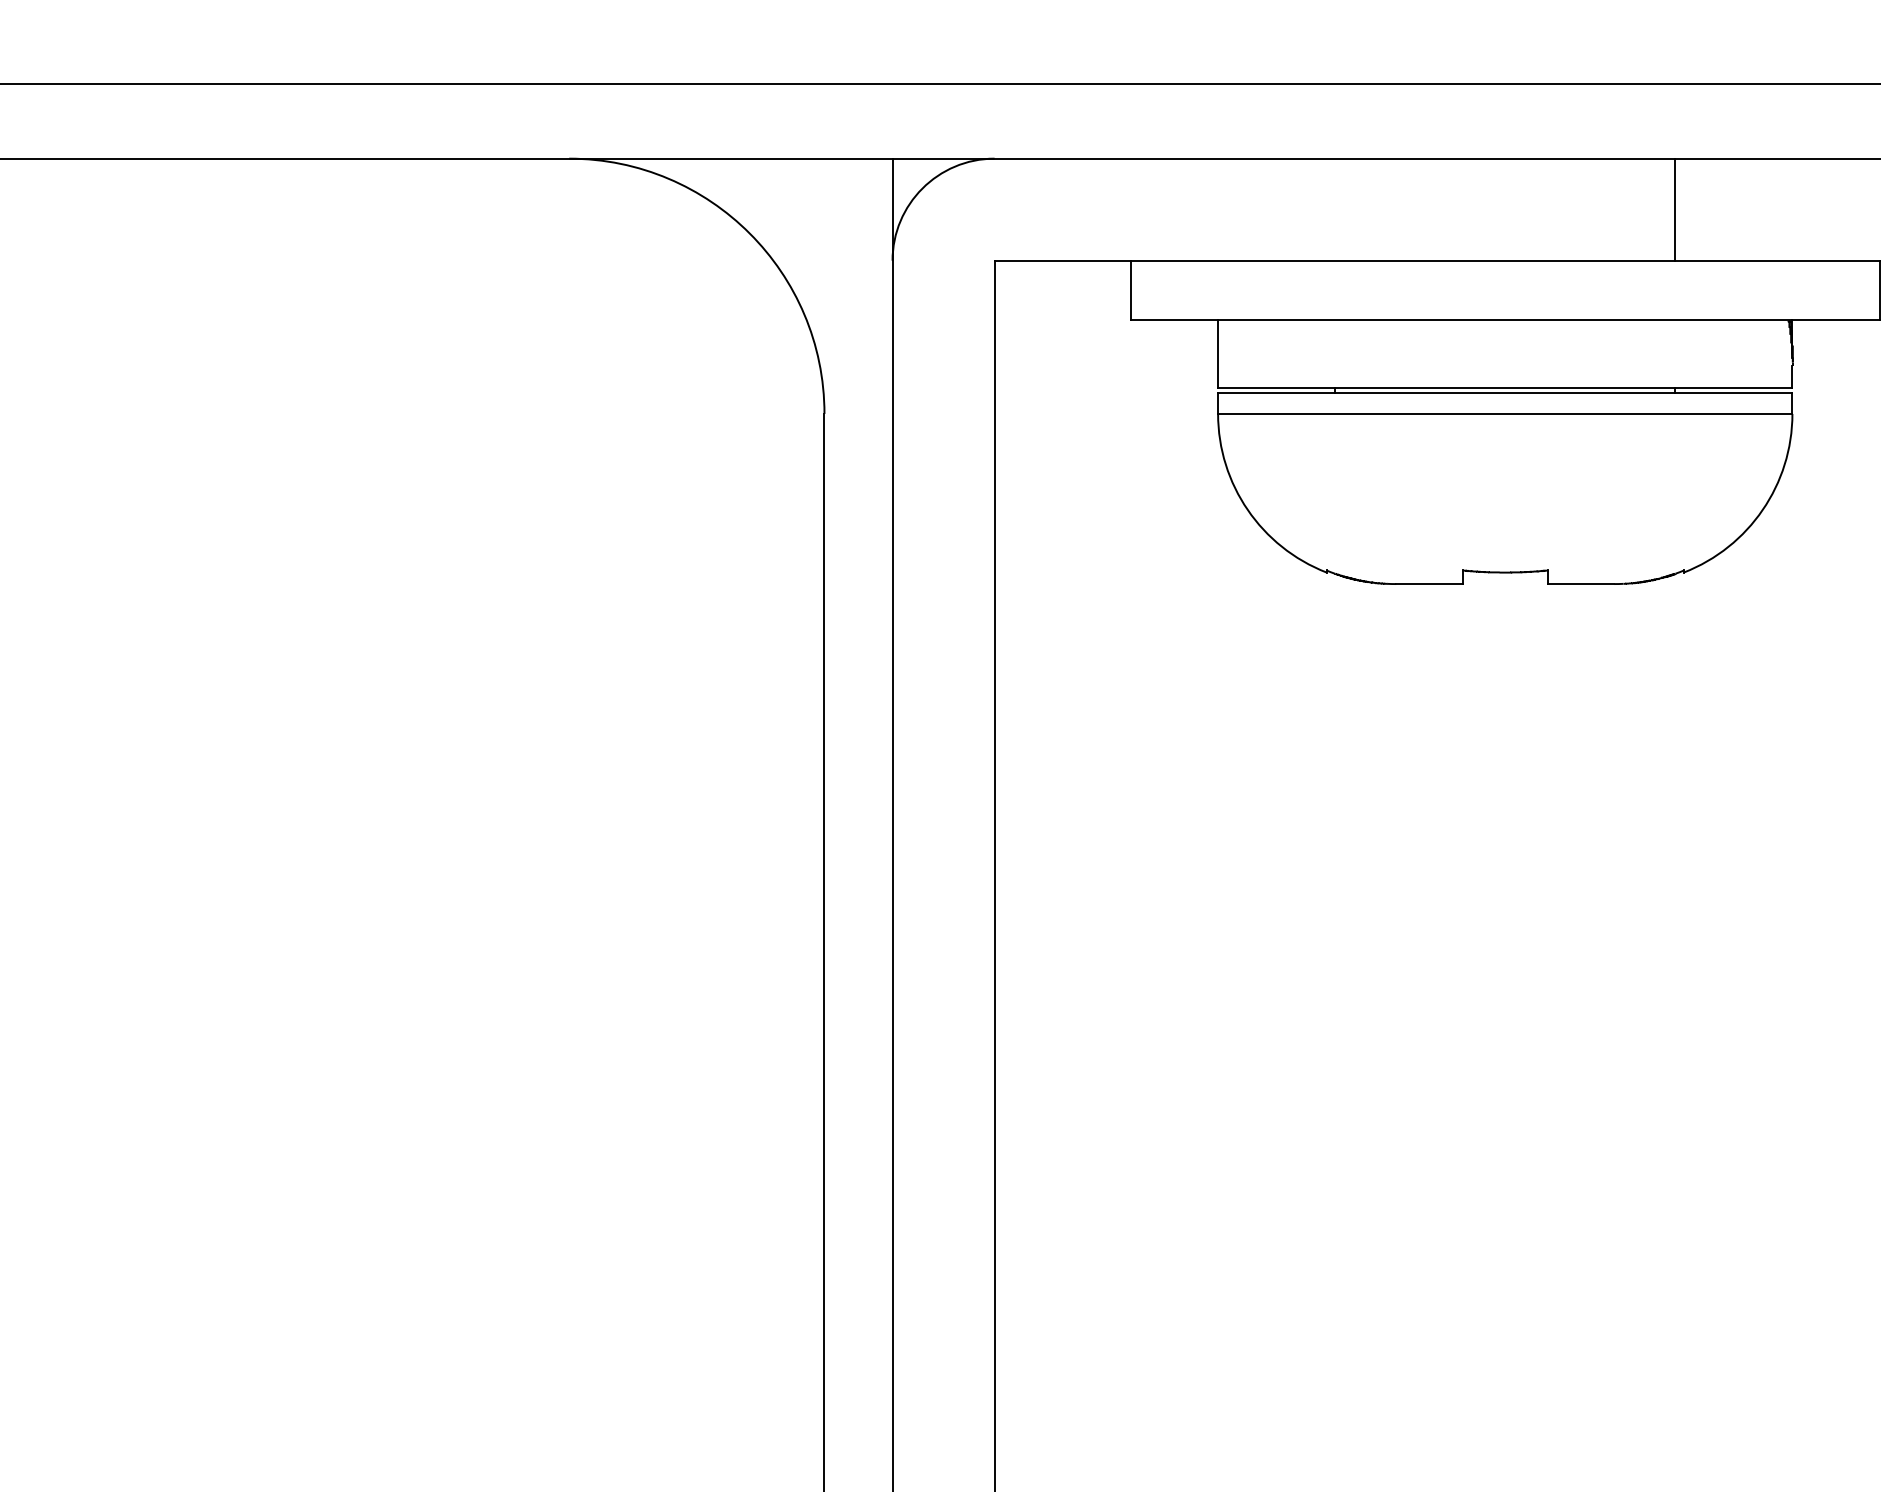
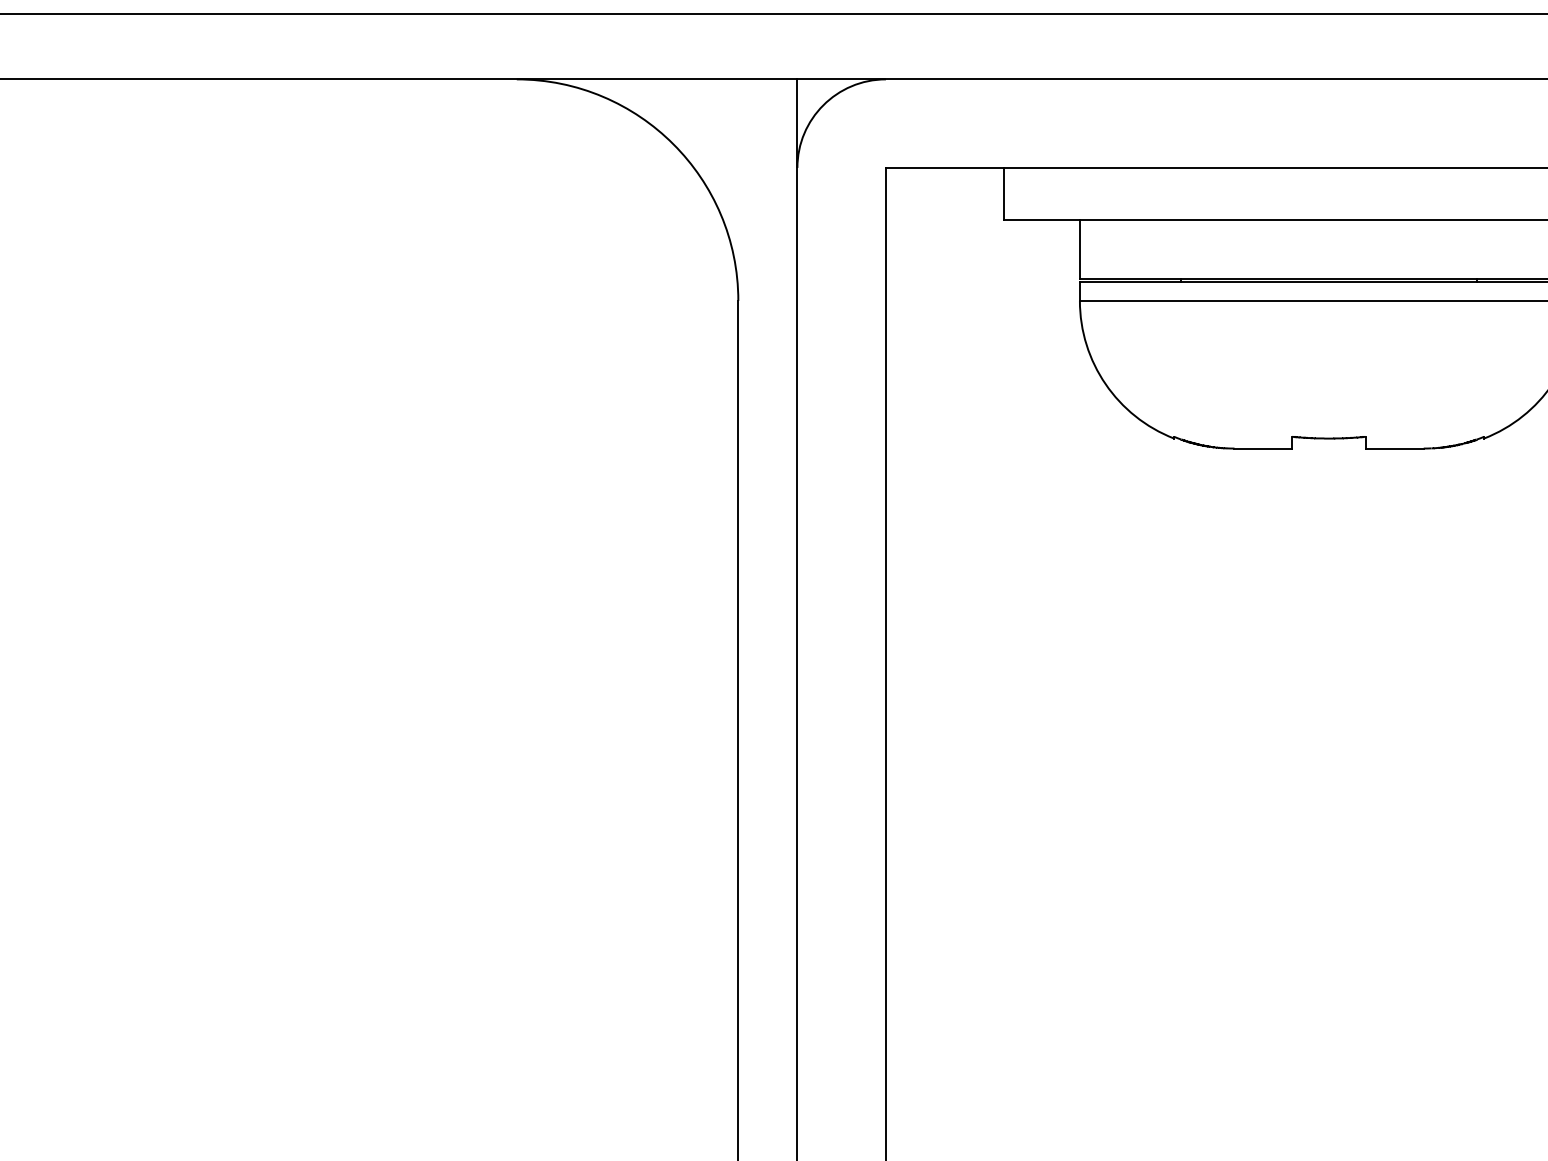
line: (1675, 209) -> (1476, 123), removed

